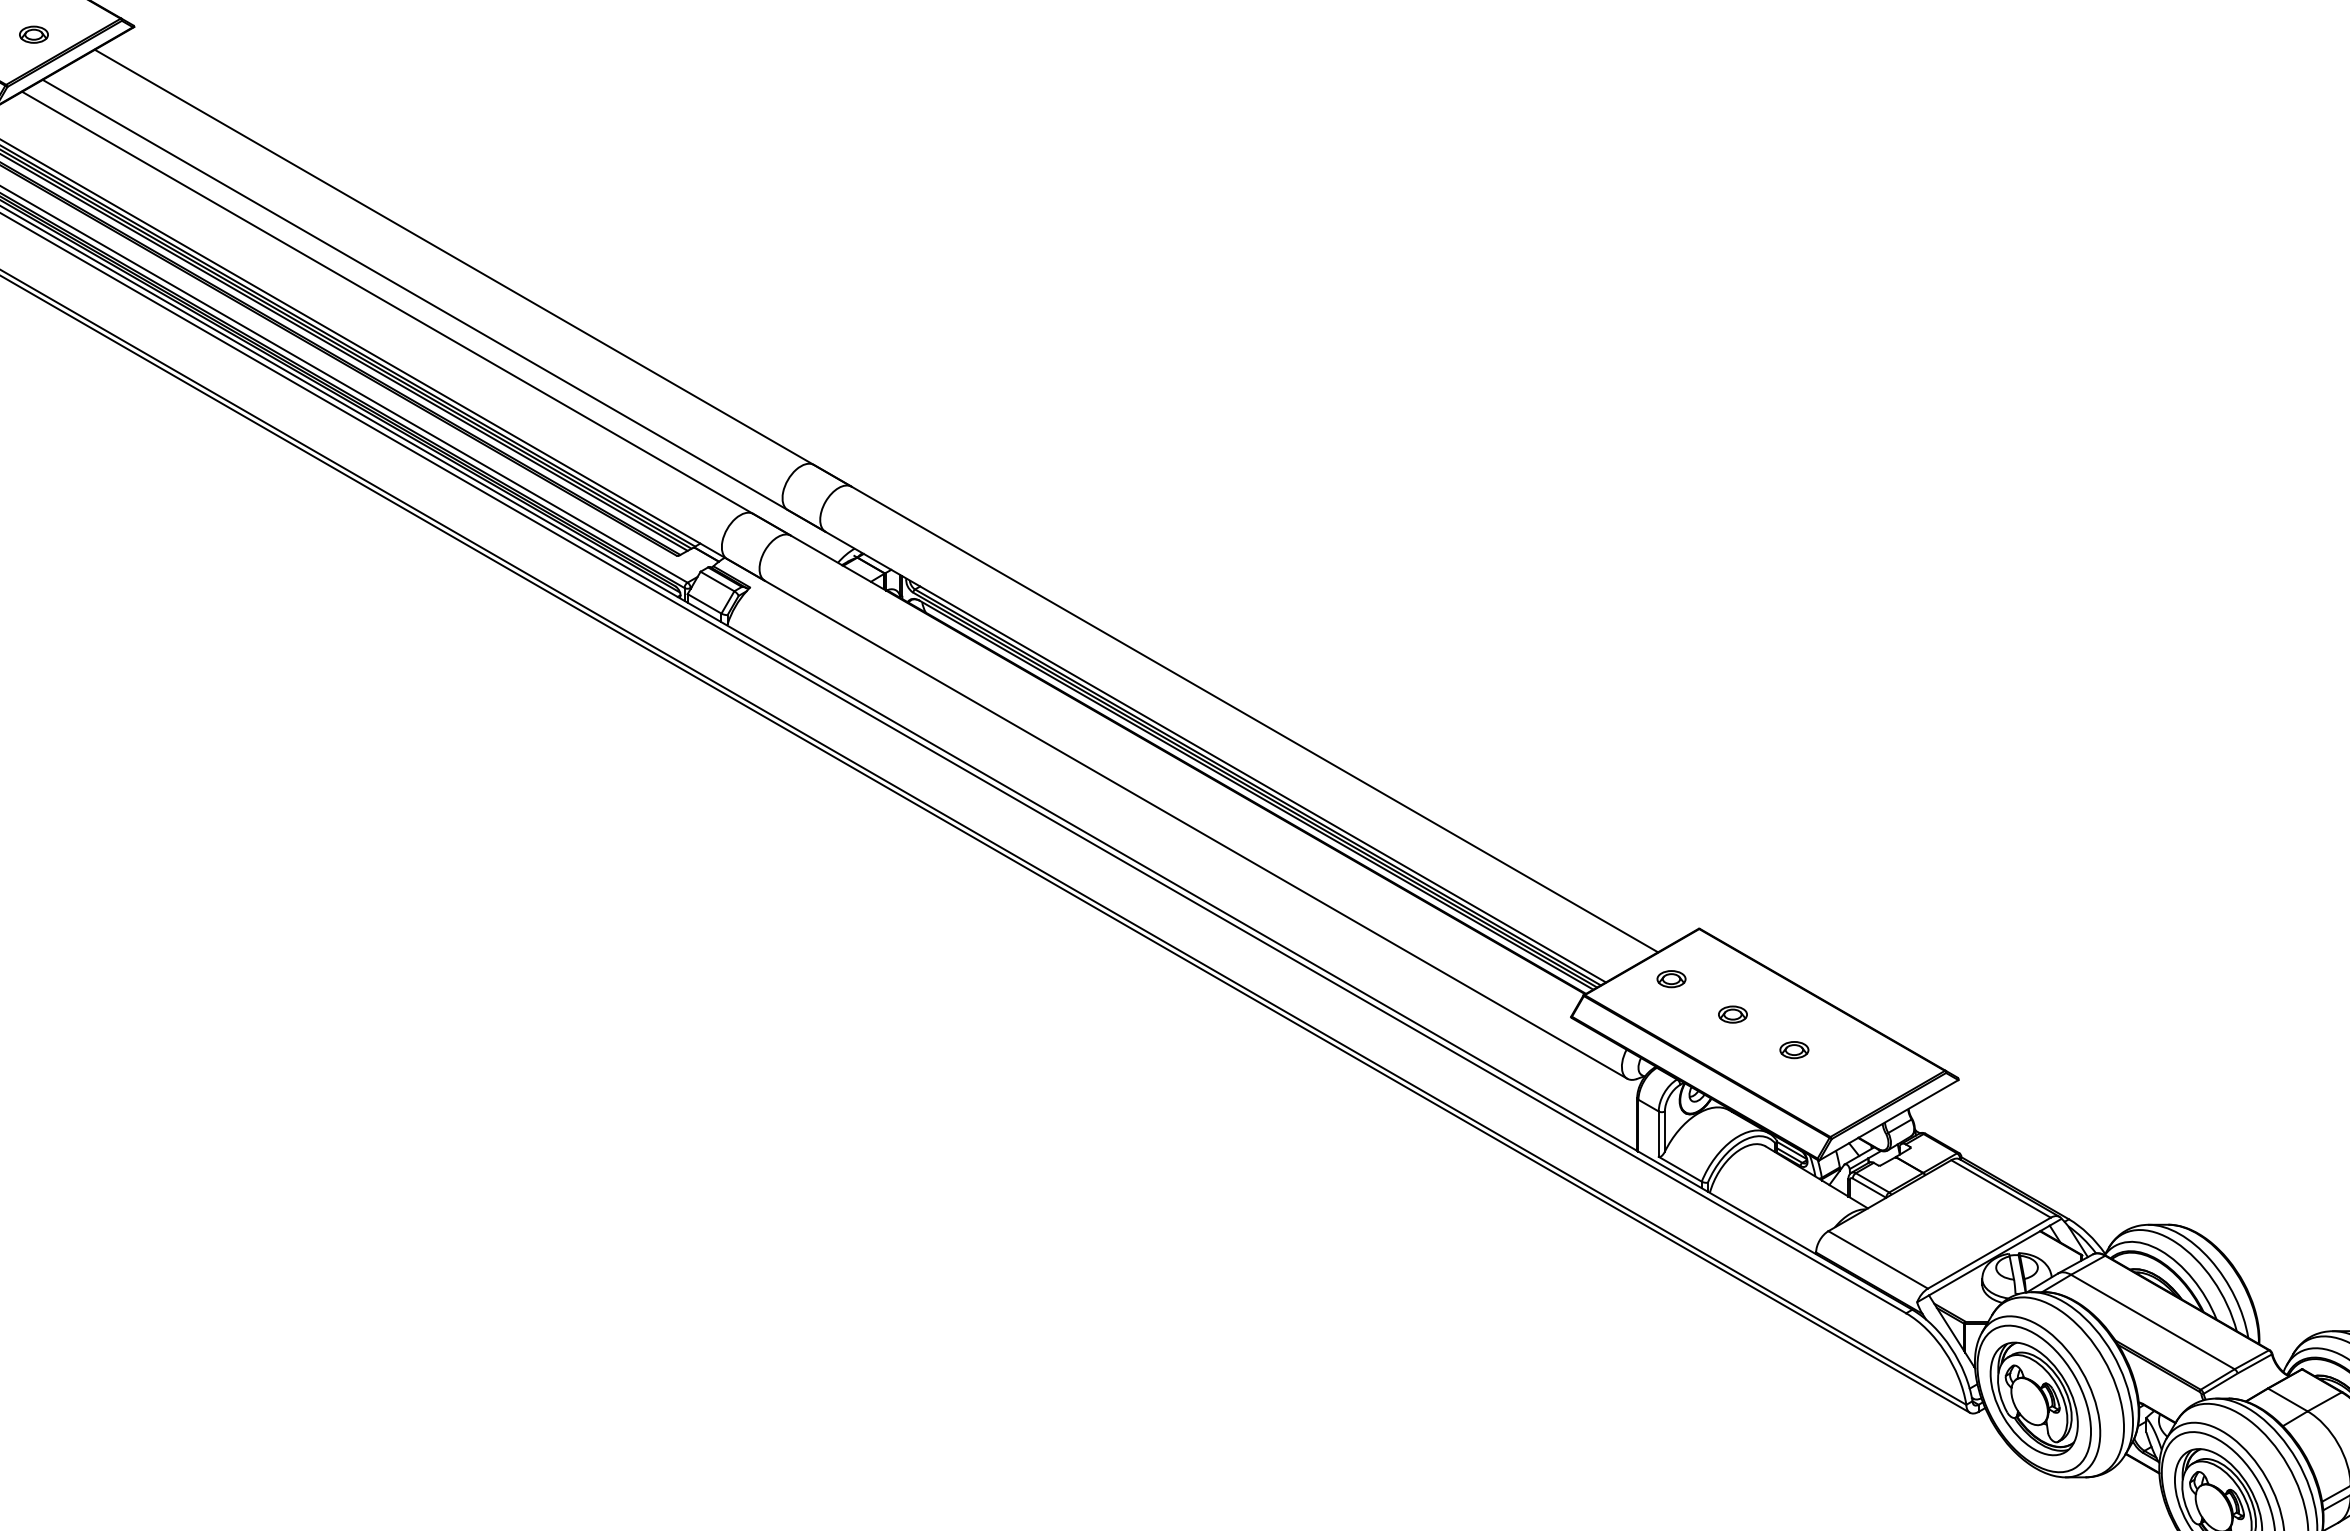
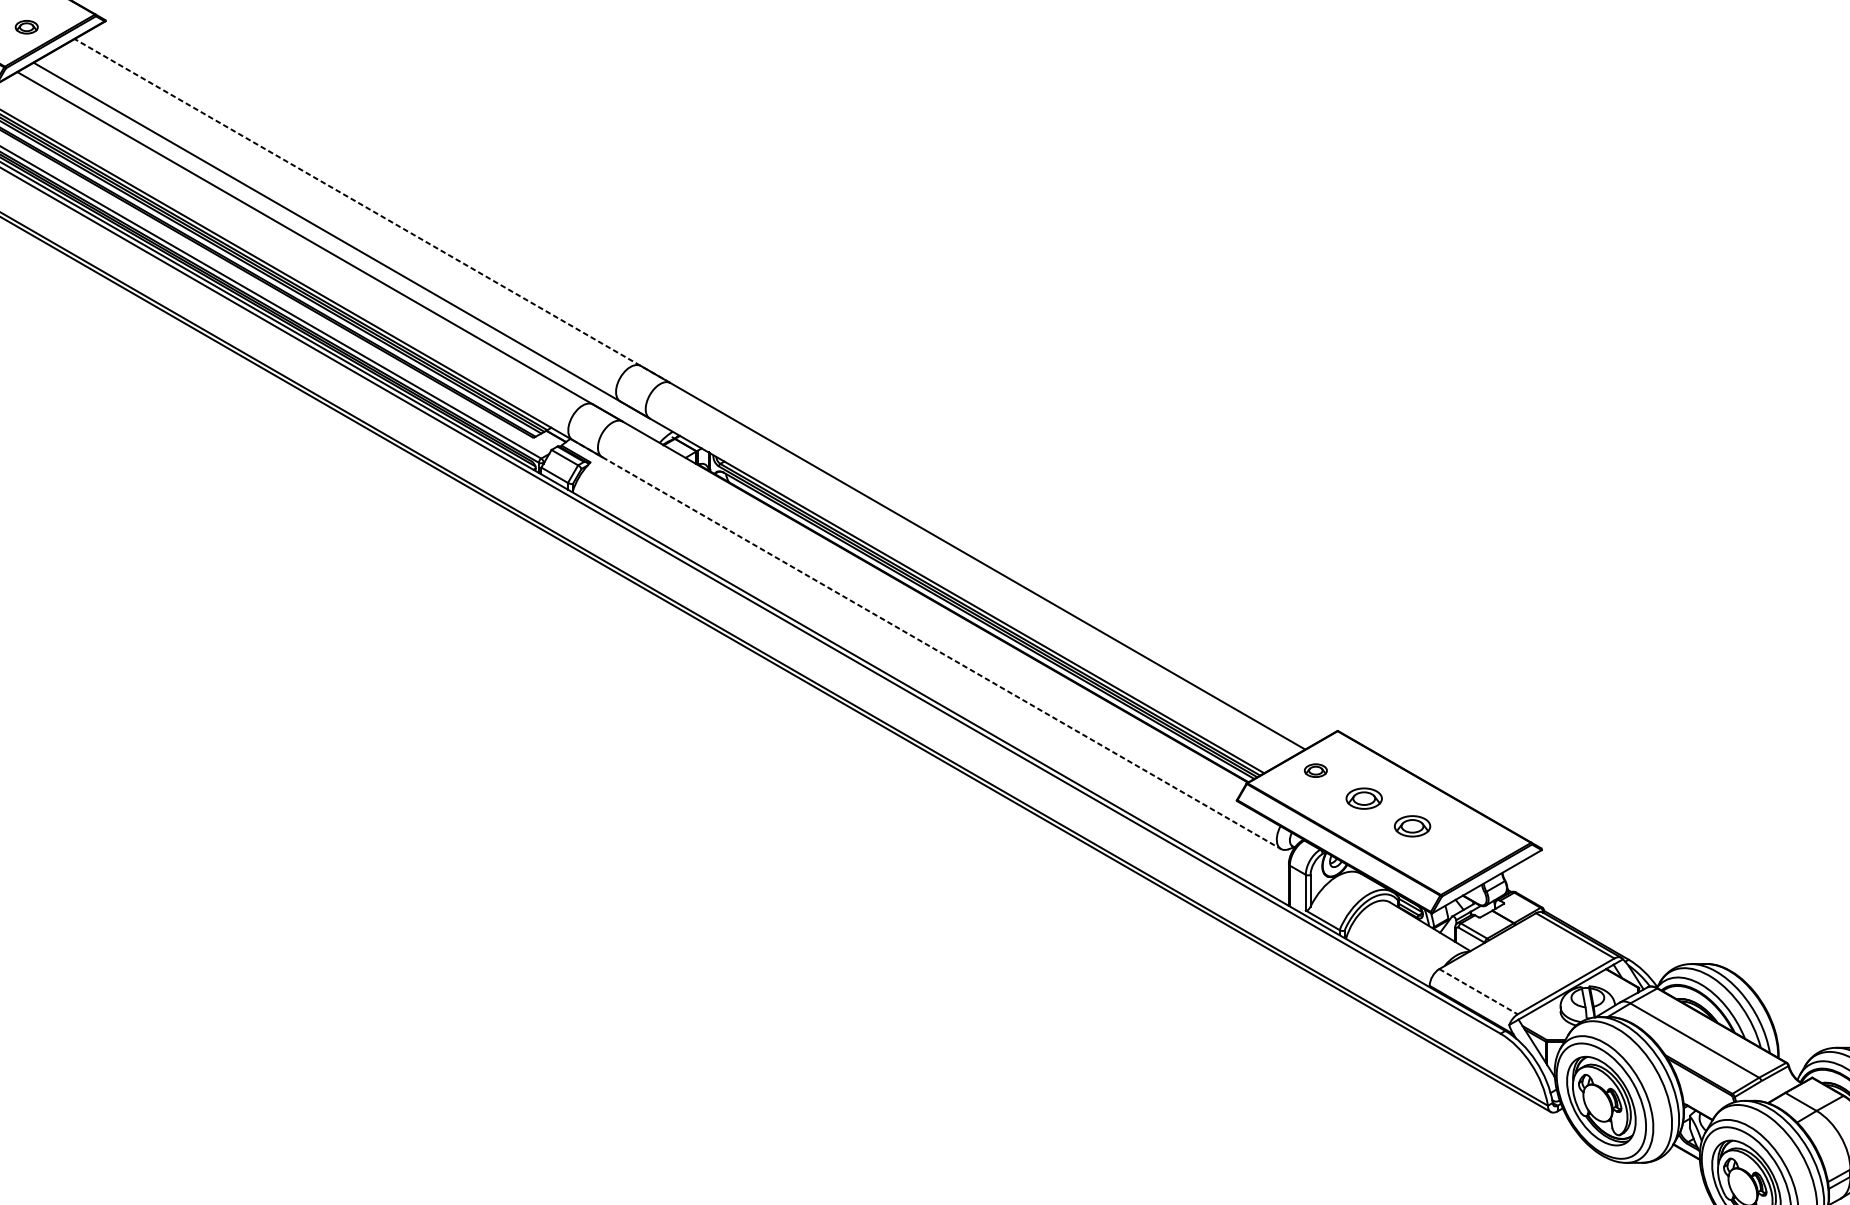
line: (473, 268) -> (372, 211), solid -> dashed
line: (1177, 818) -> (926, 644), solid -> dashed
part: (1732, 1014) -> (1363, 798), size x1.6
part: (1794, 1050) -> (1412, 826), size x1.6
line: (1878, 1260) -> (1478, 992), solid -> dashed

